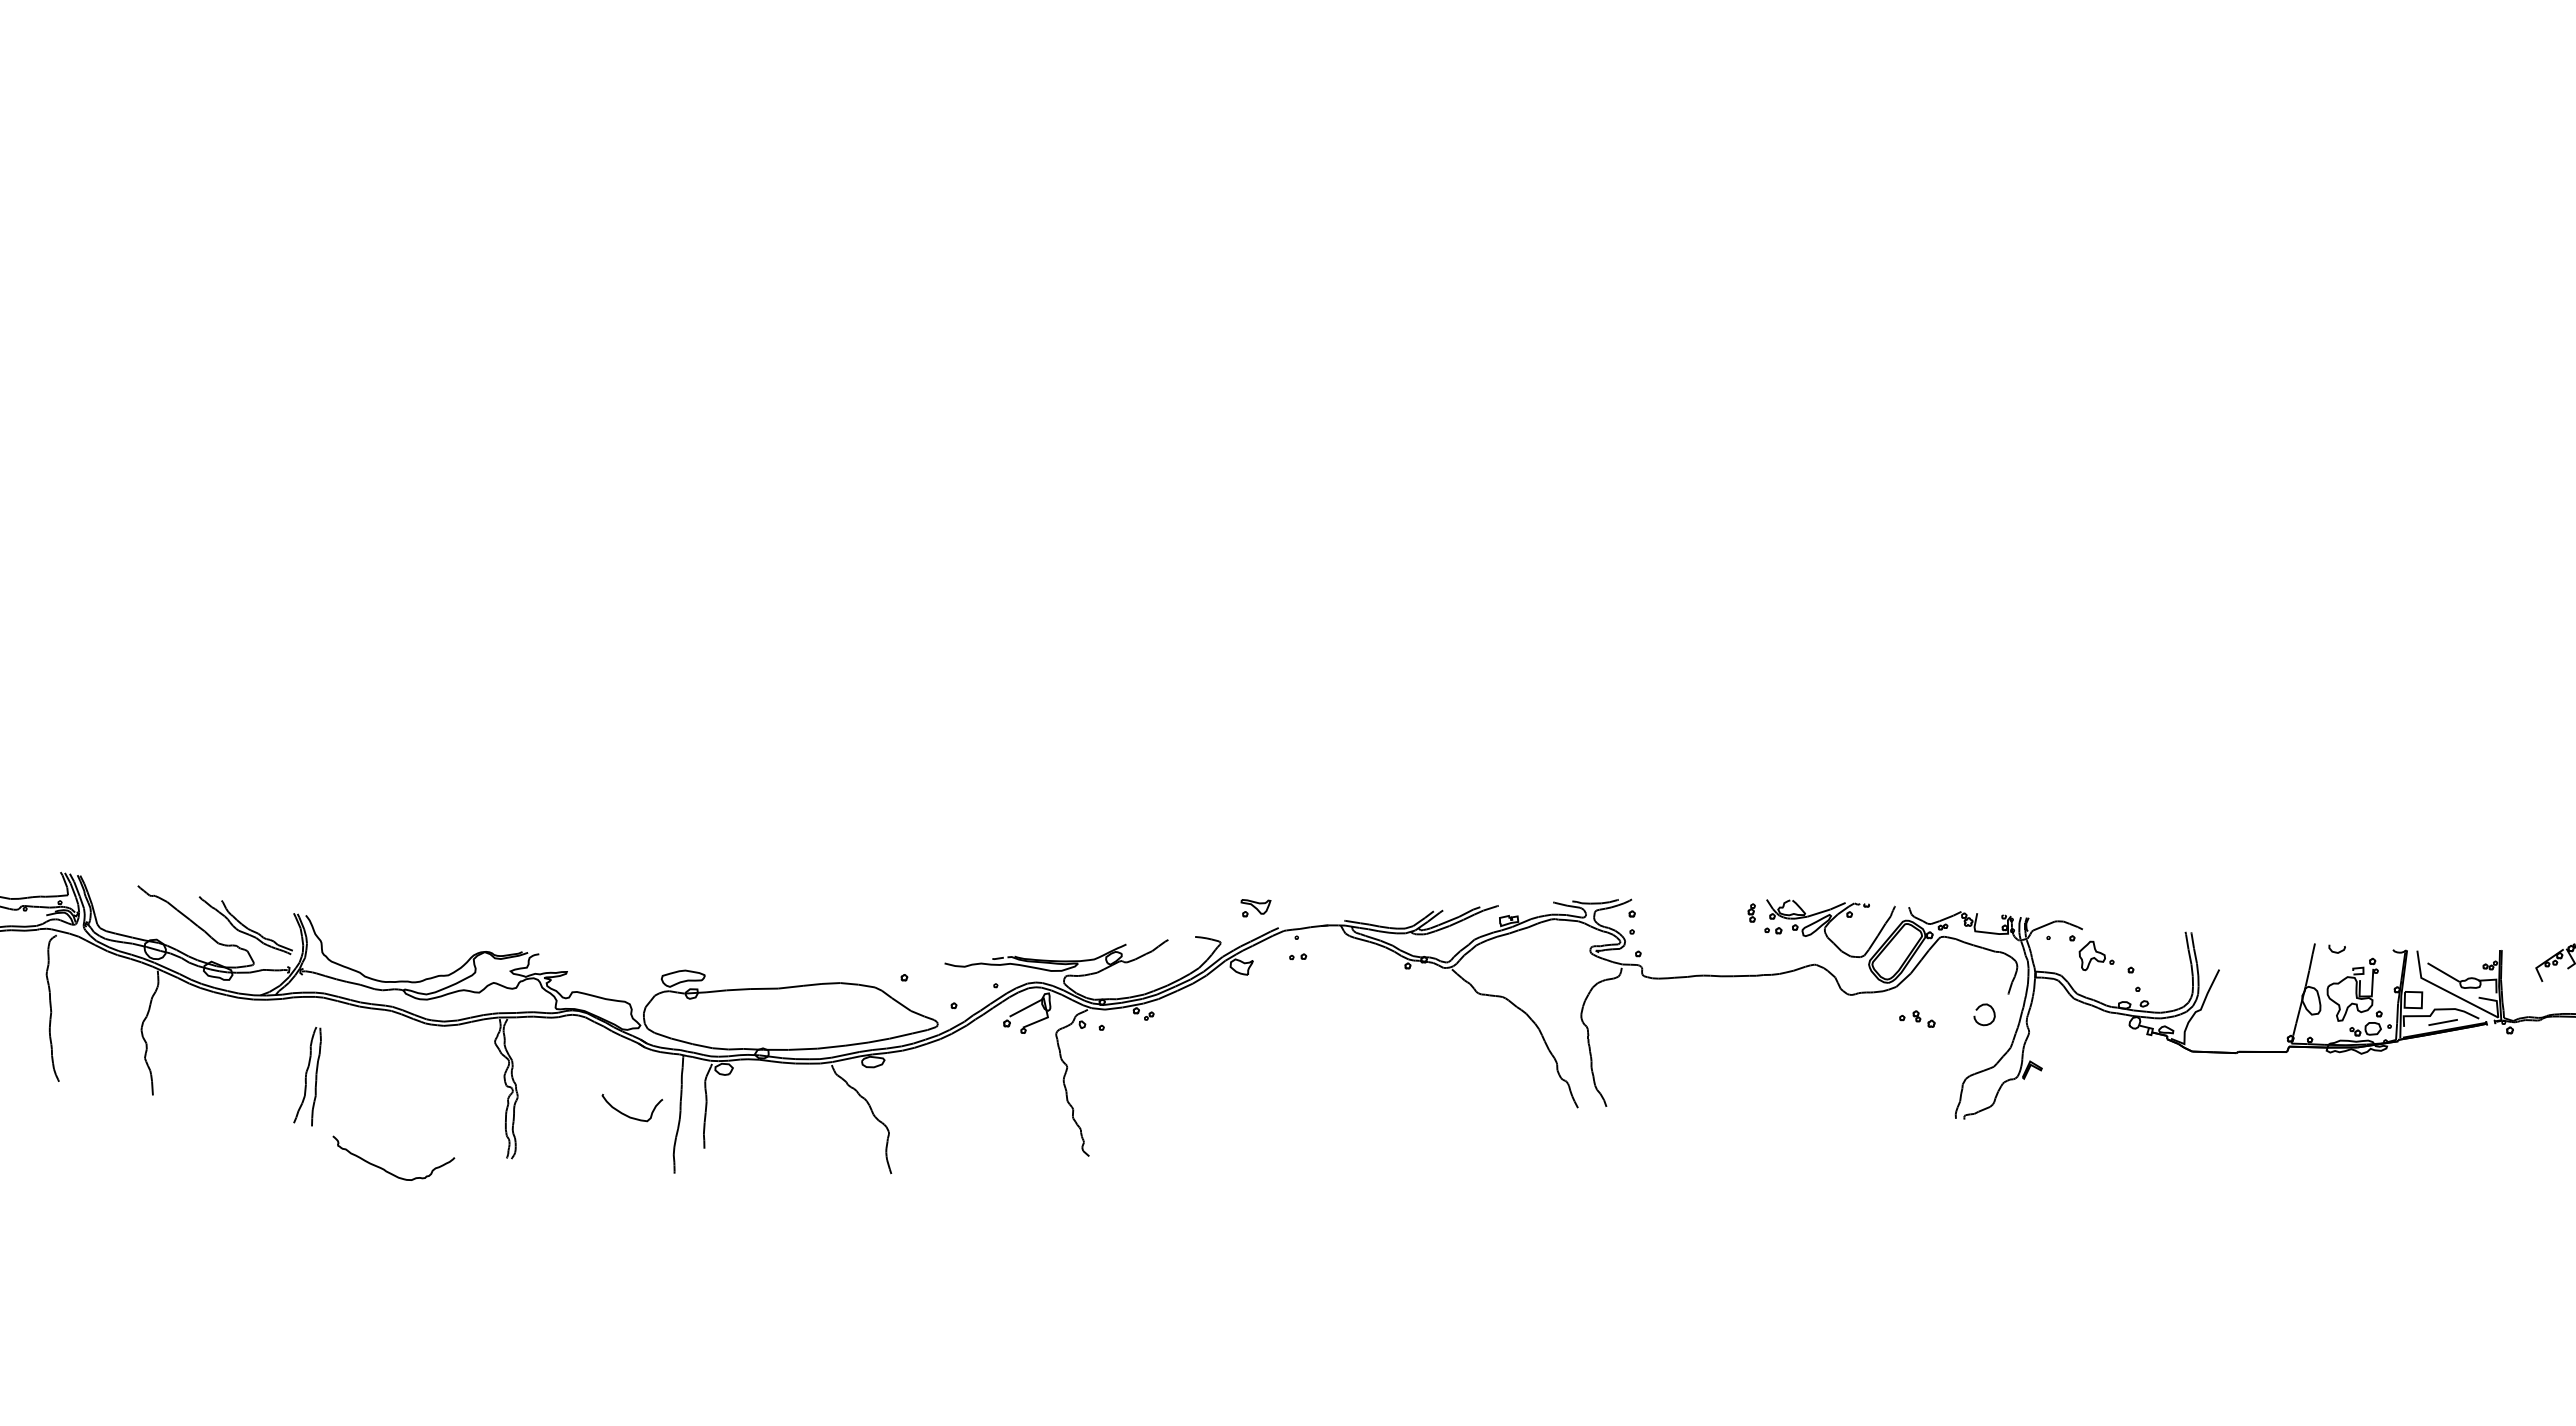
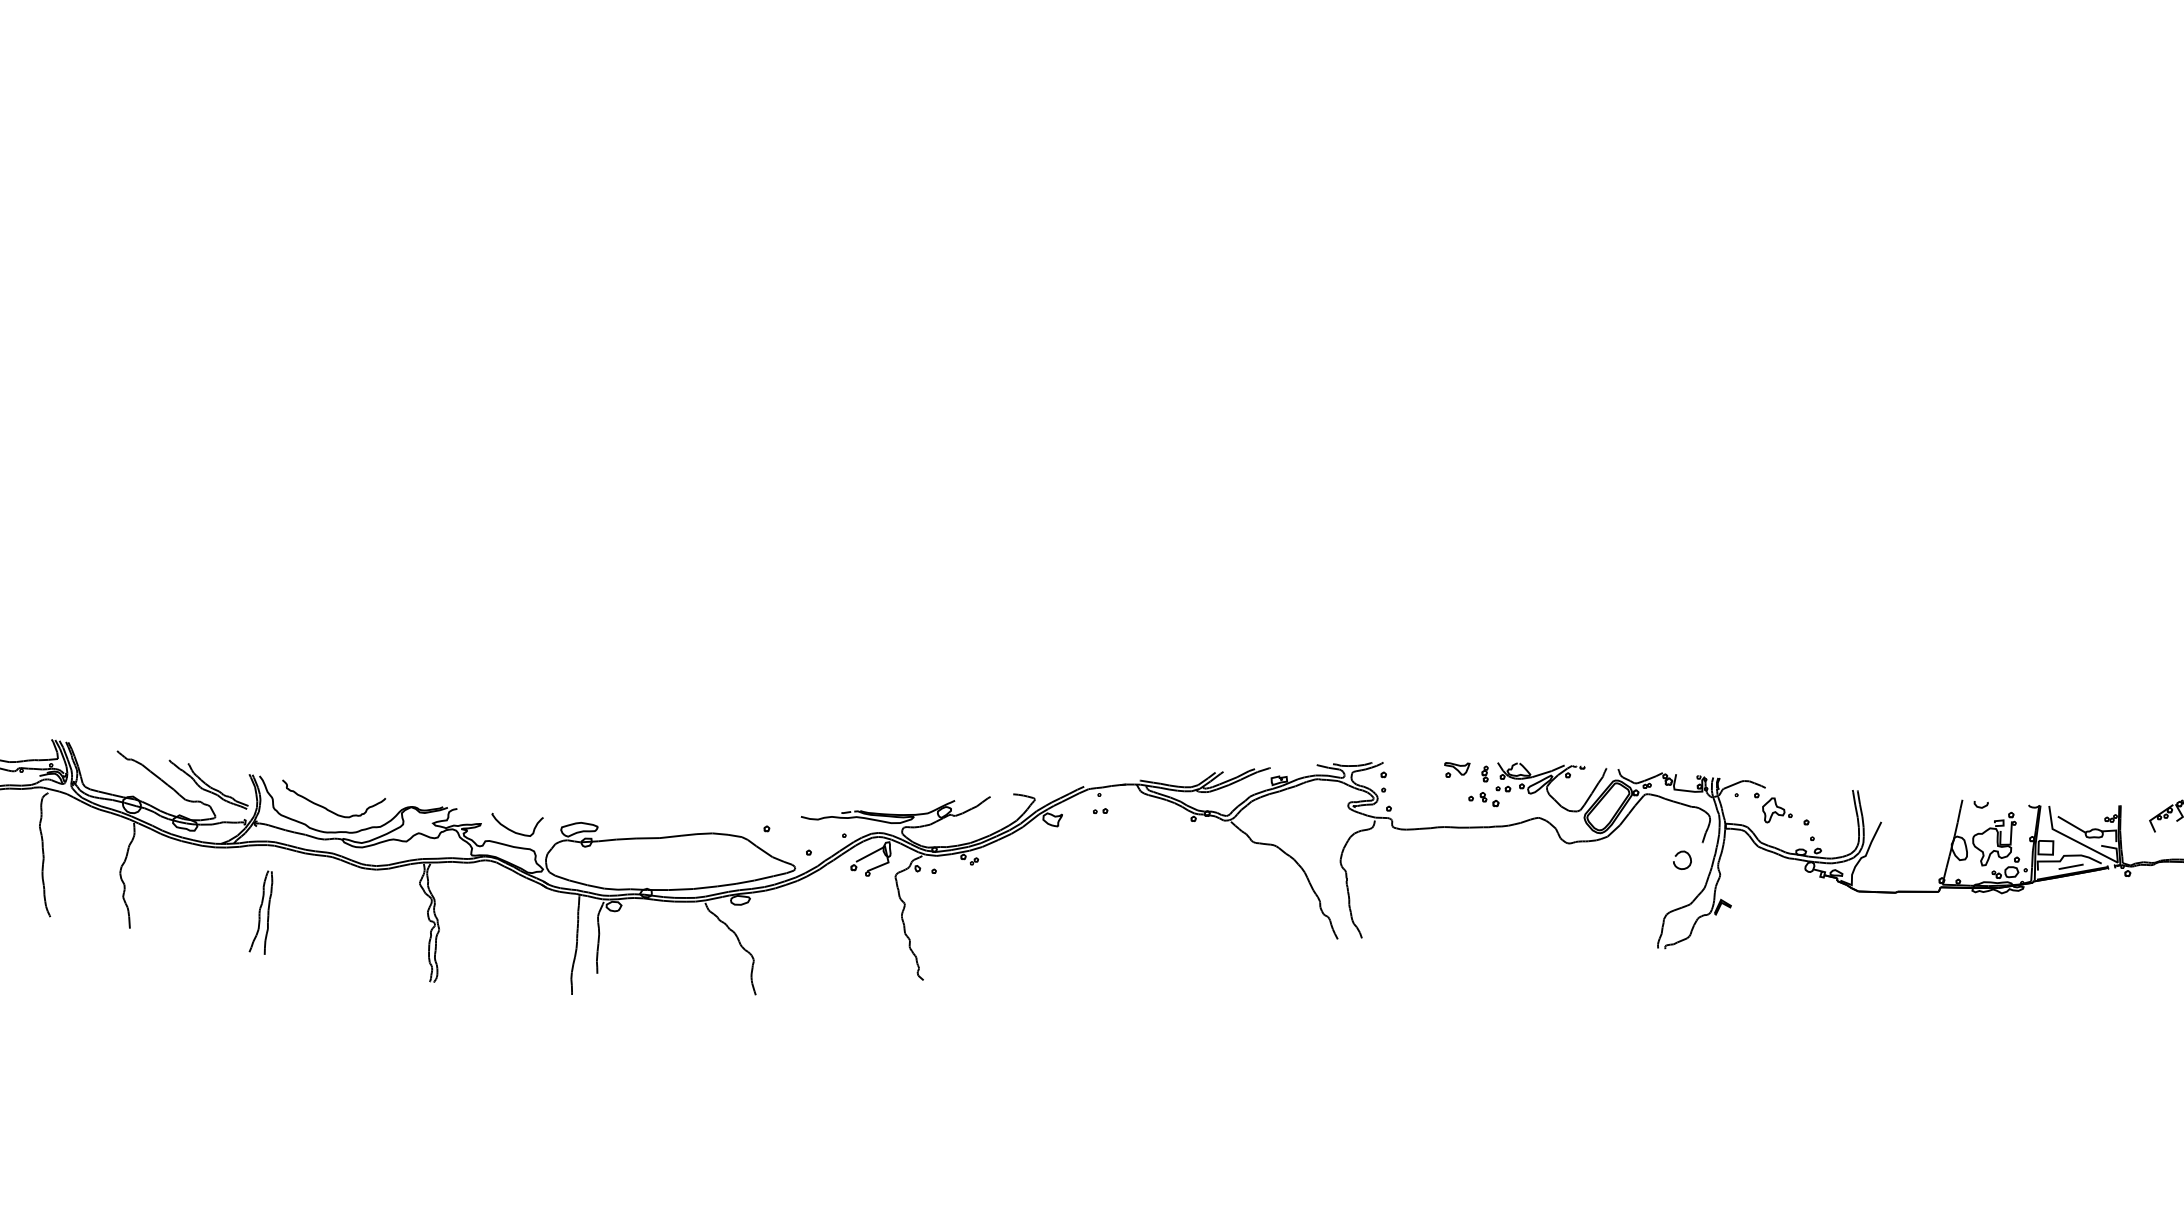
part: (1255, 908) -> (1456, 770), moved
part: (1917, 1018) -> (1484, 799), moved
curve: (628, 1115) -> (514, 831), moved
curve: (384, 1168) -> (326, 807), moved

